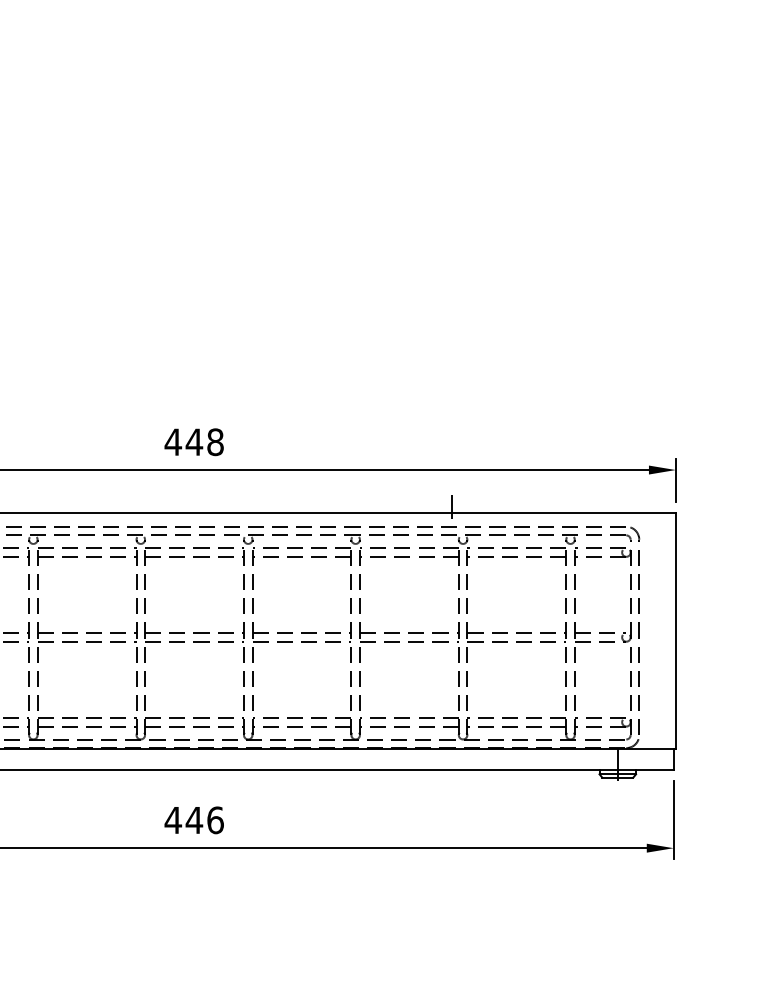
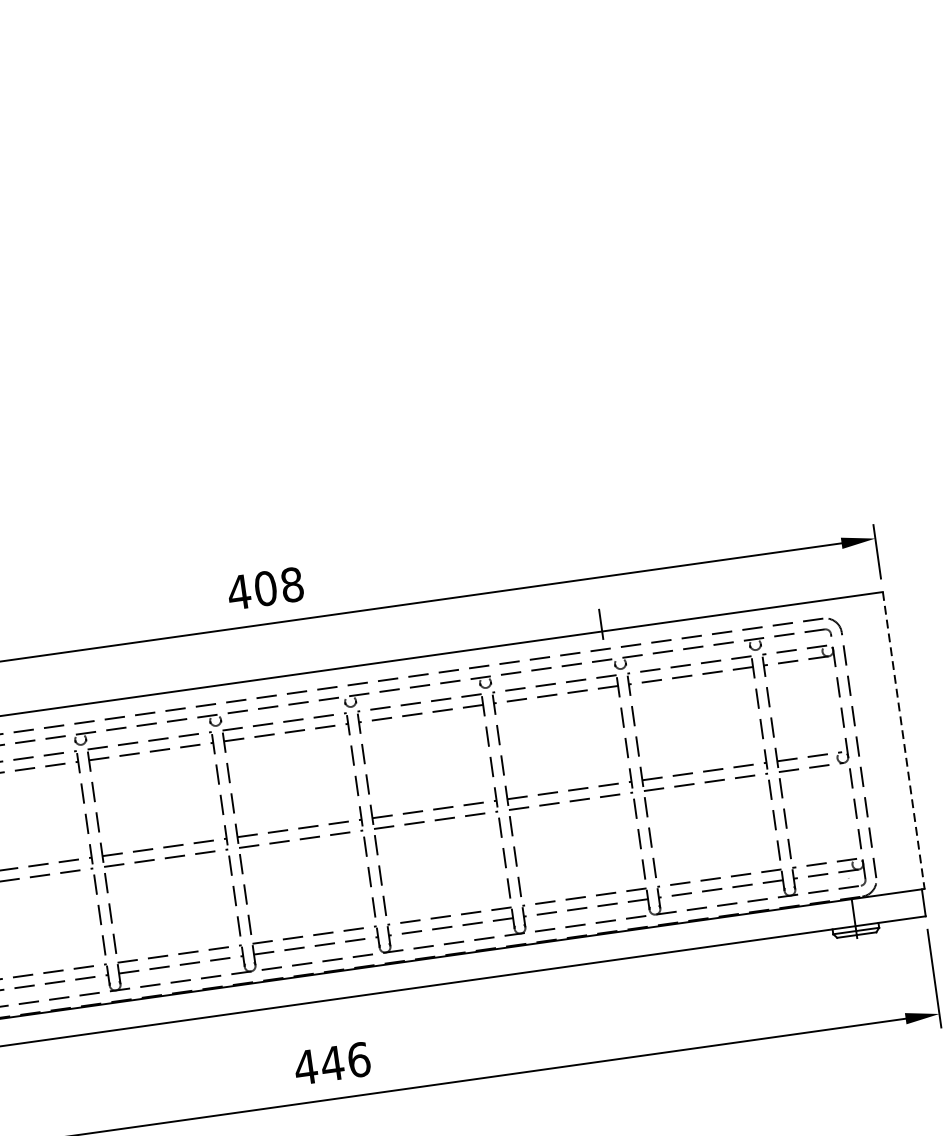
text: (194, 442) -> (265, 588), 448 -> 408
line: (675, 631) -> (903, 741), solid -> dashed

